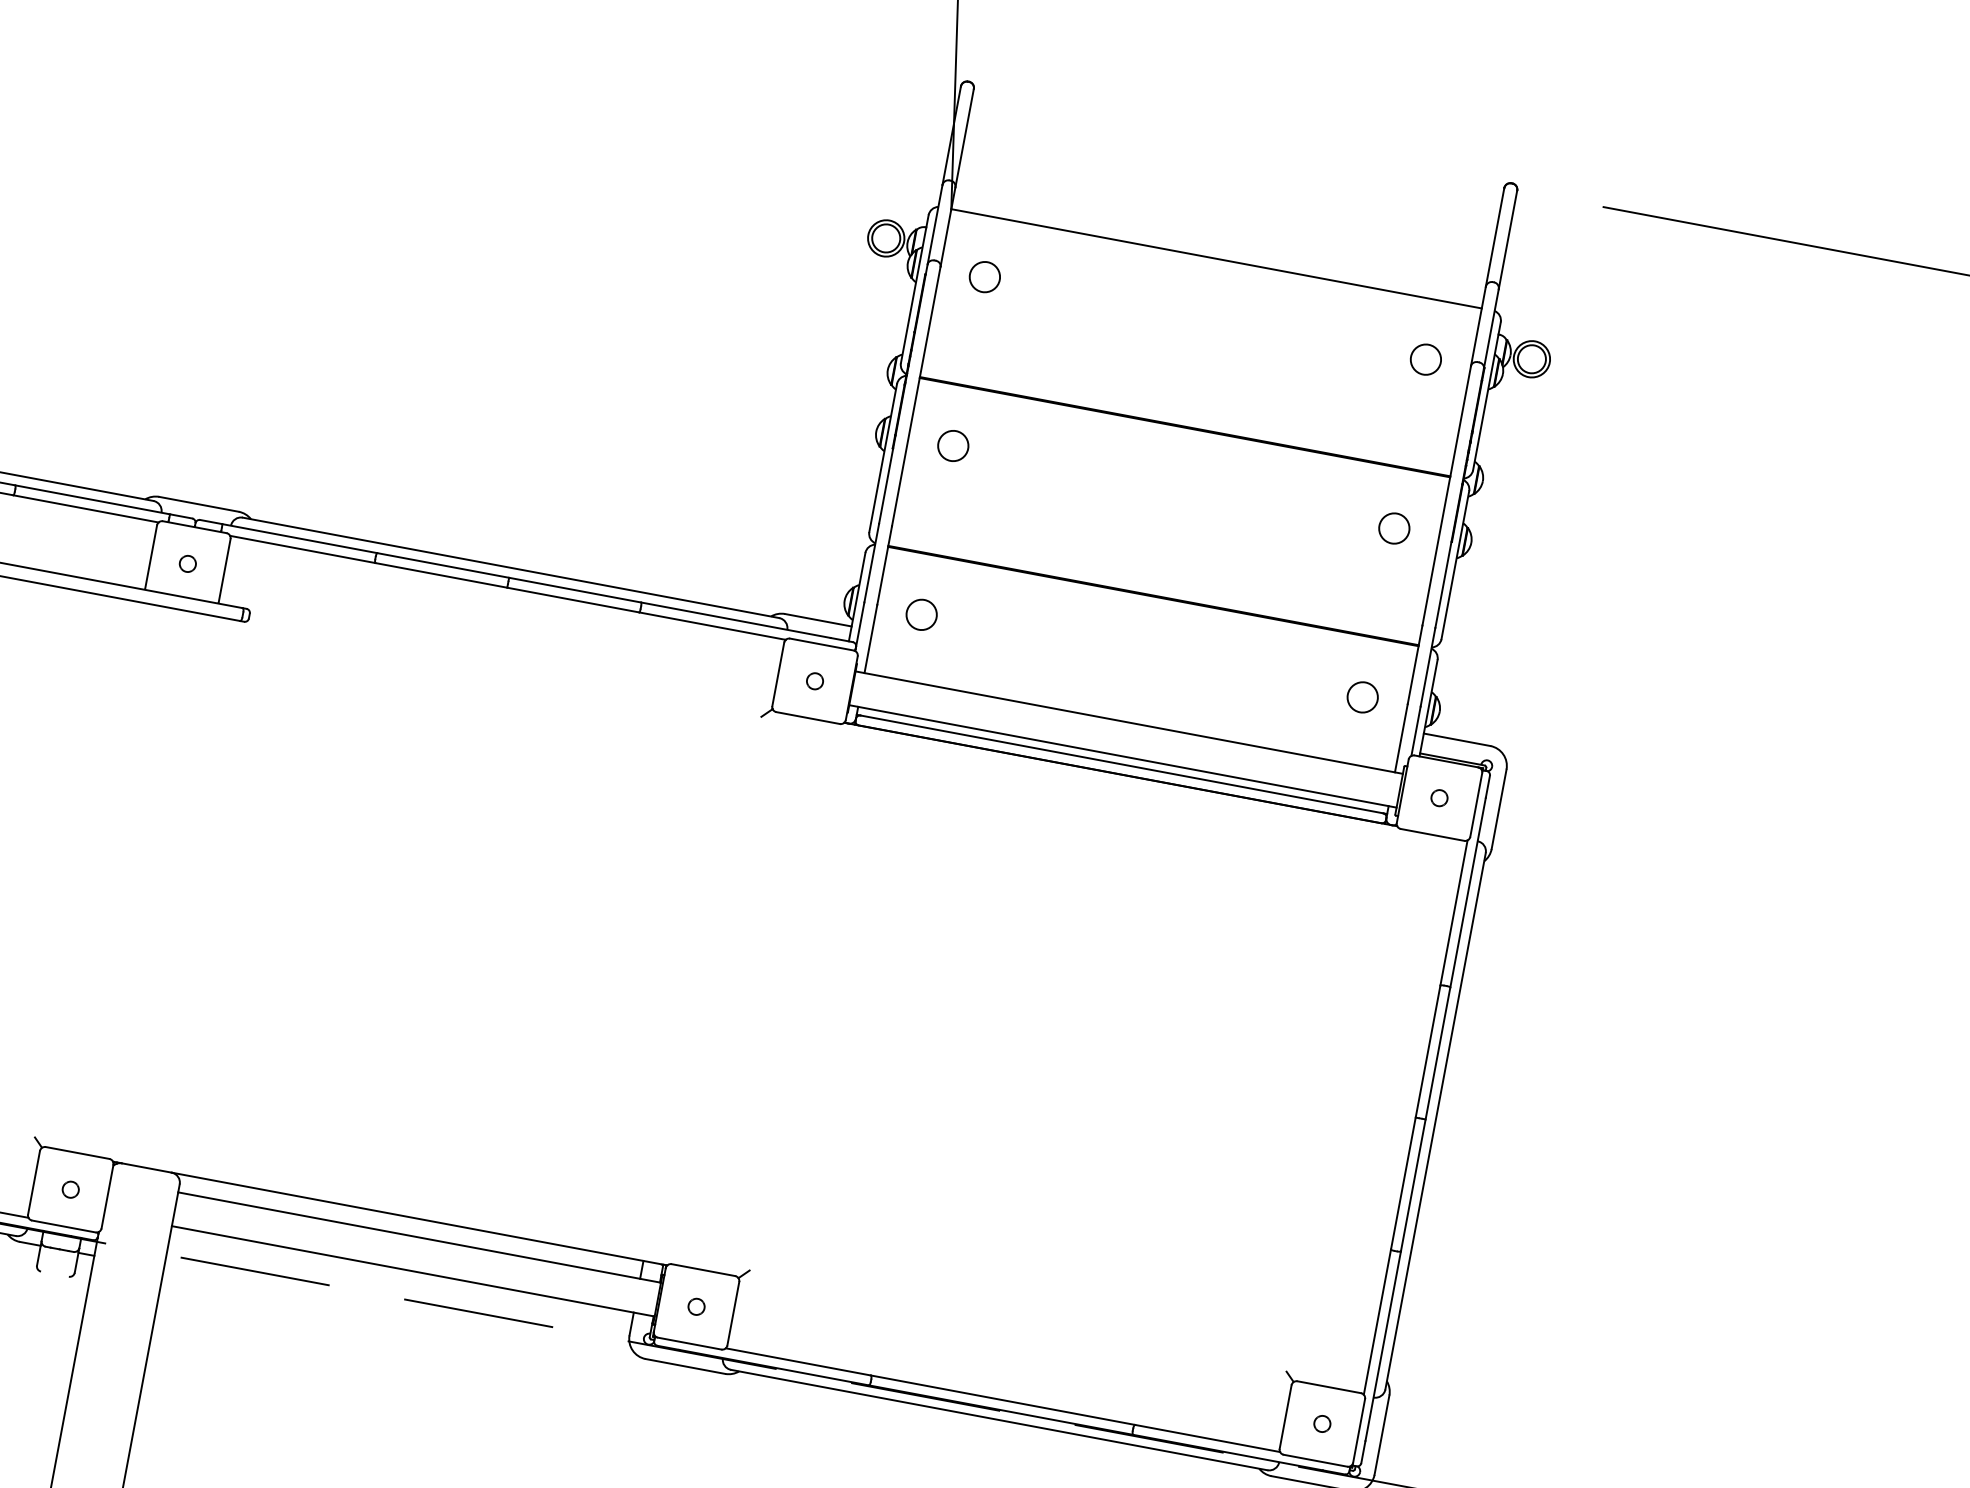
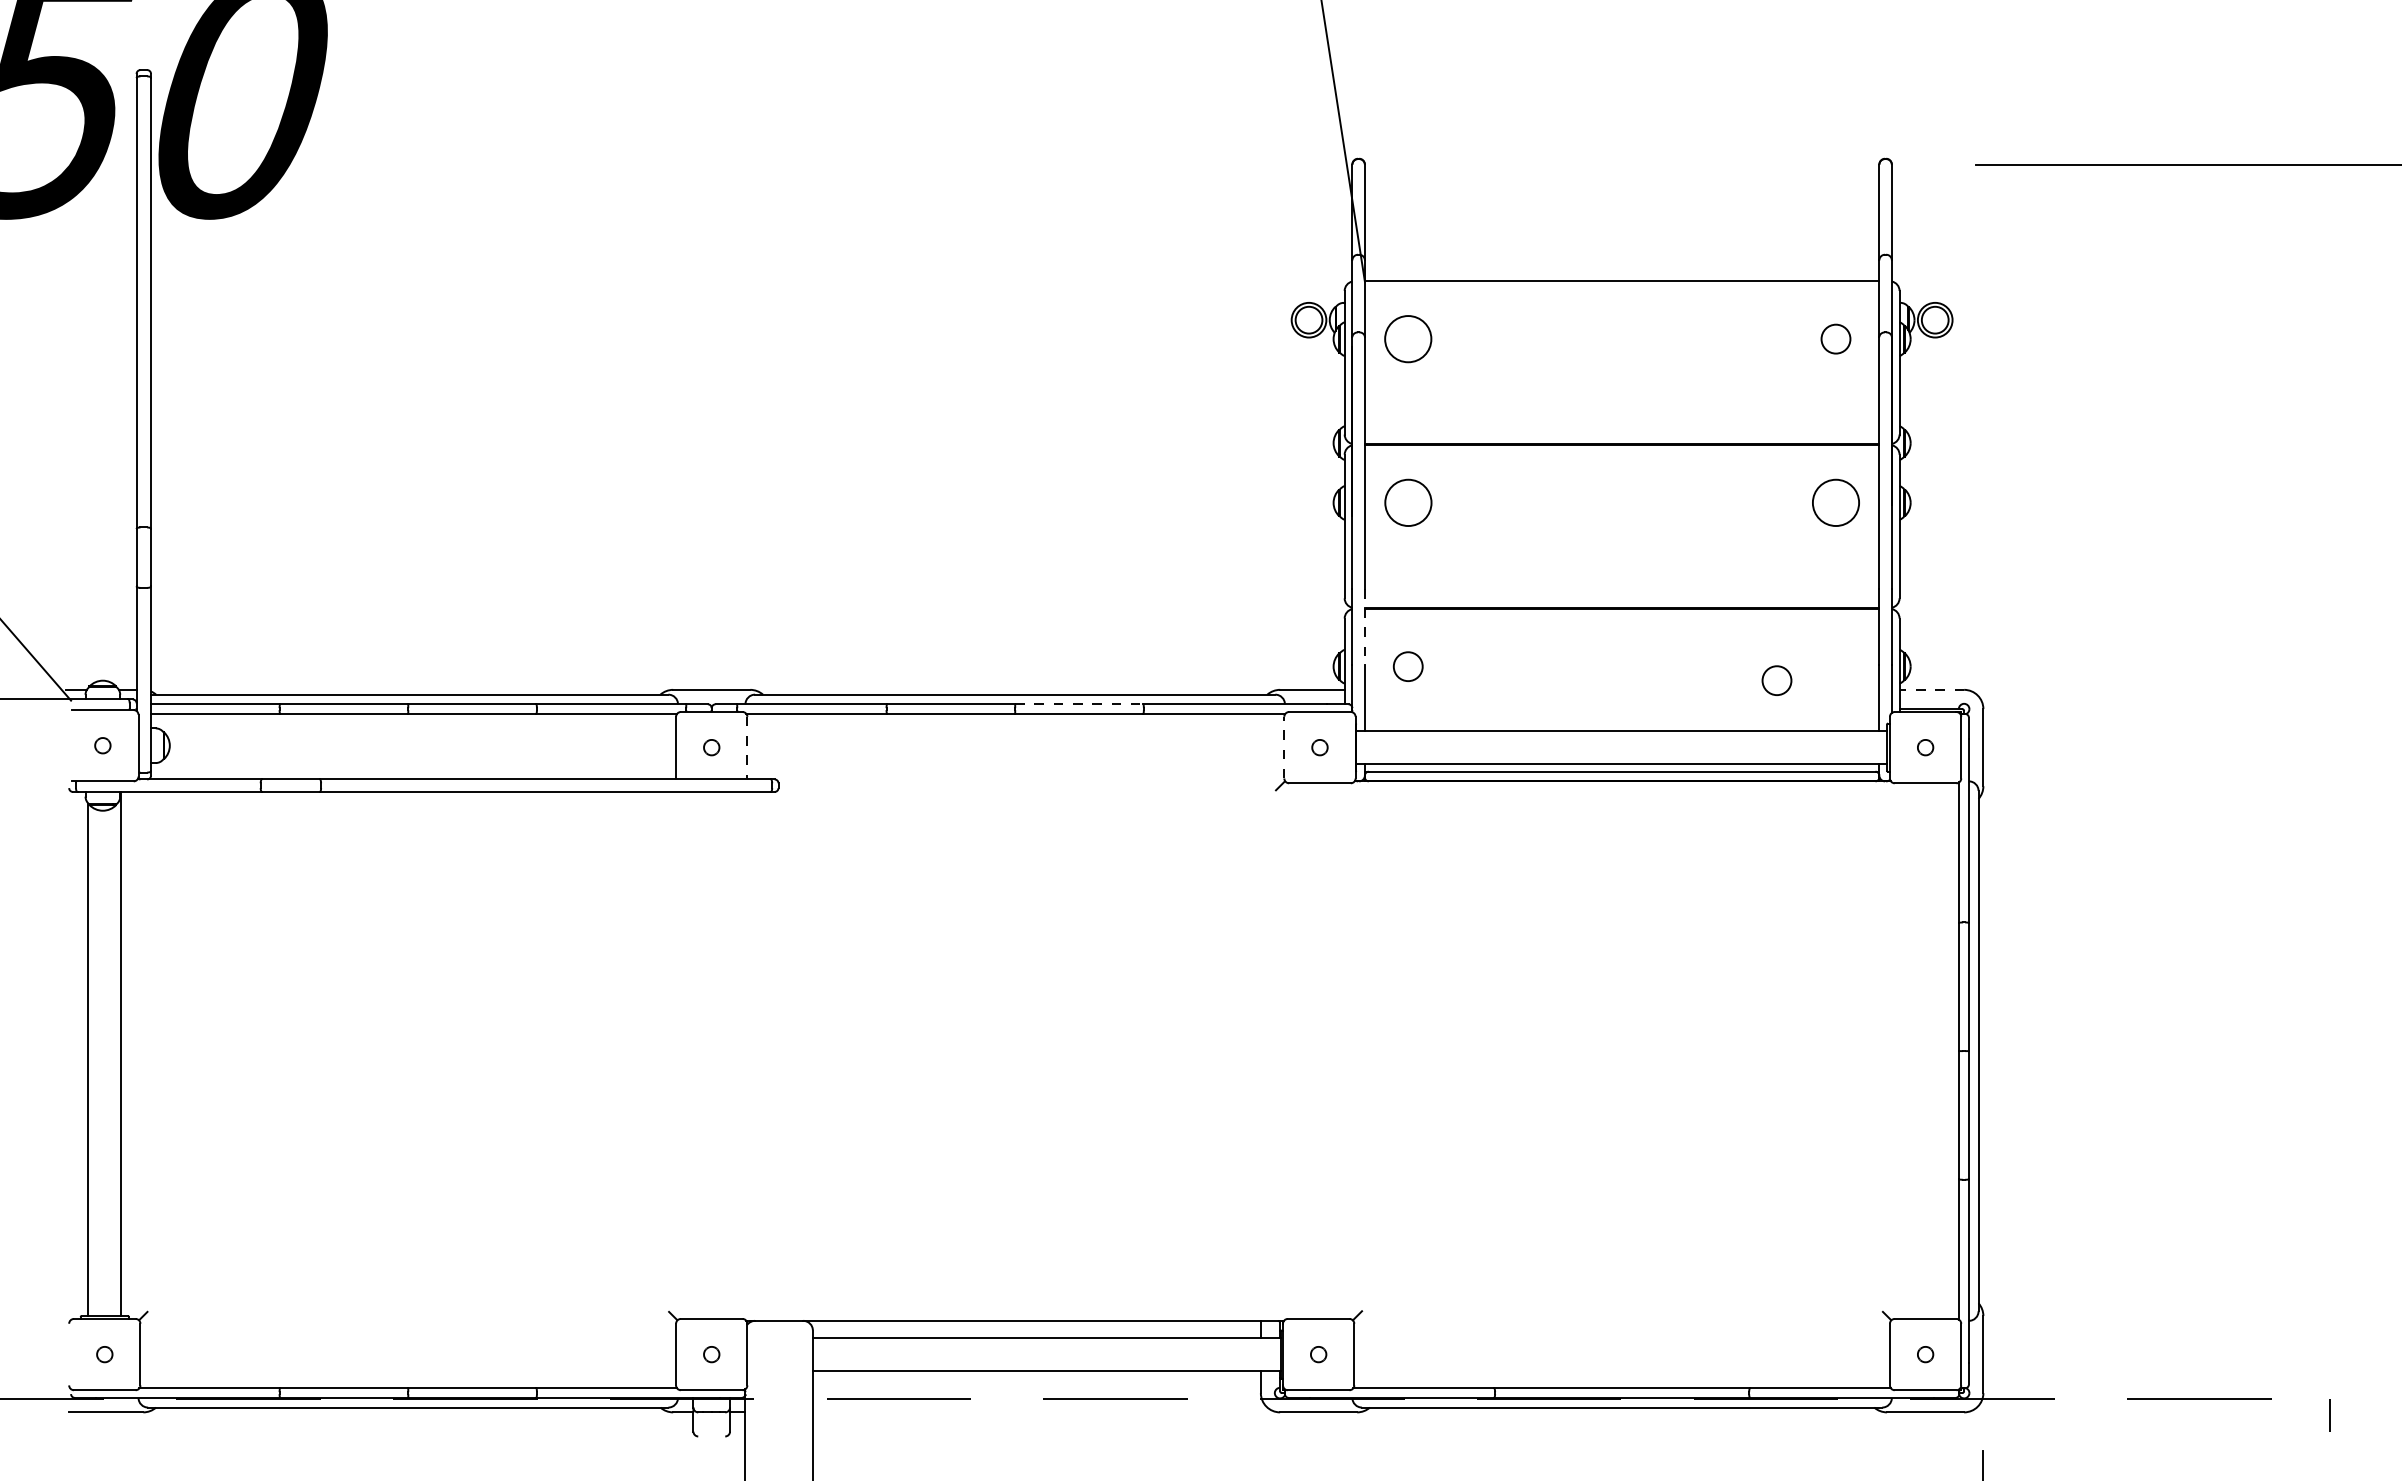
circle: (984, 276) -> (1407, 338), size x1.6
circle: (952, 445) -> (1407, 502), size x1.6
circle: (1393, 528) -> (1835, 502), size x1.6
line: (884, 566) -> (1364, 627), solid -> dashed
line: (224, 570) -> (747, 747), solid -> dashed
line: (575, 590) -> (1079, 704), solid -> dashed
line: (778, 674) -> (1284, 747), solid -> dashed
circle: (1362, 697) -> (1776, 680), moved
line: (1456, 739) -> (1931, 689), solid -> dashed

